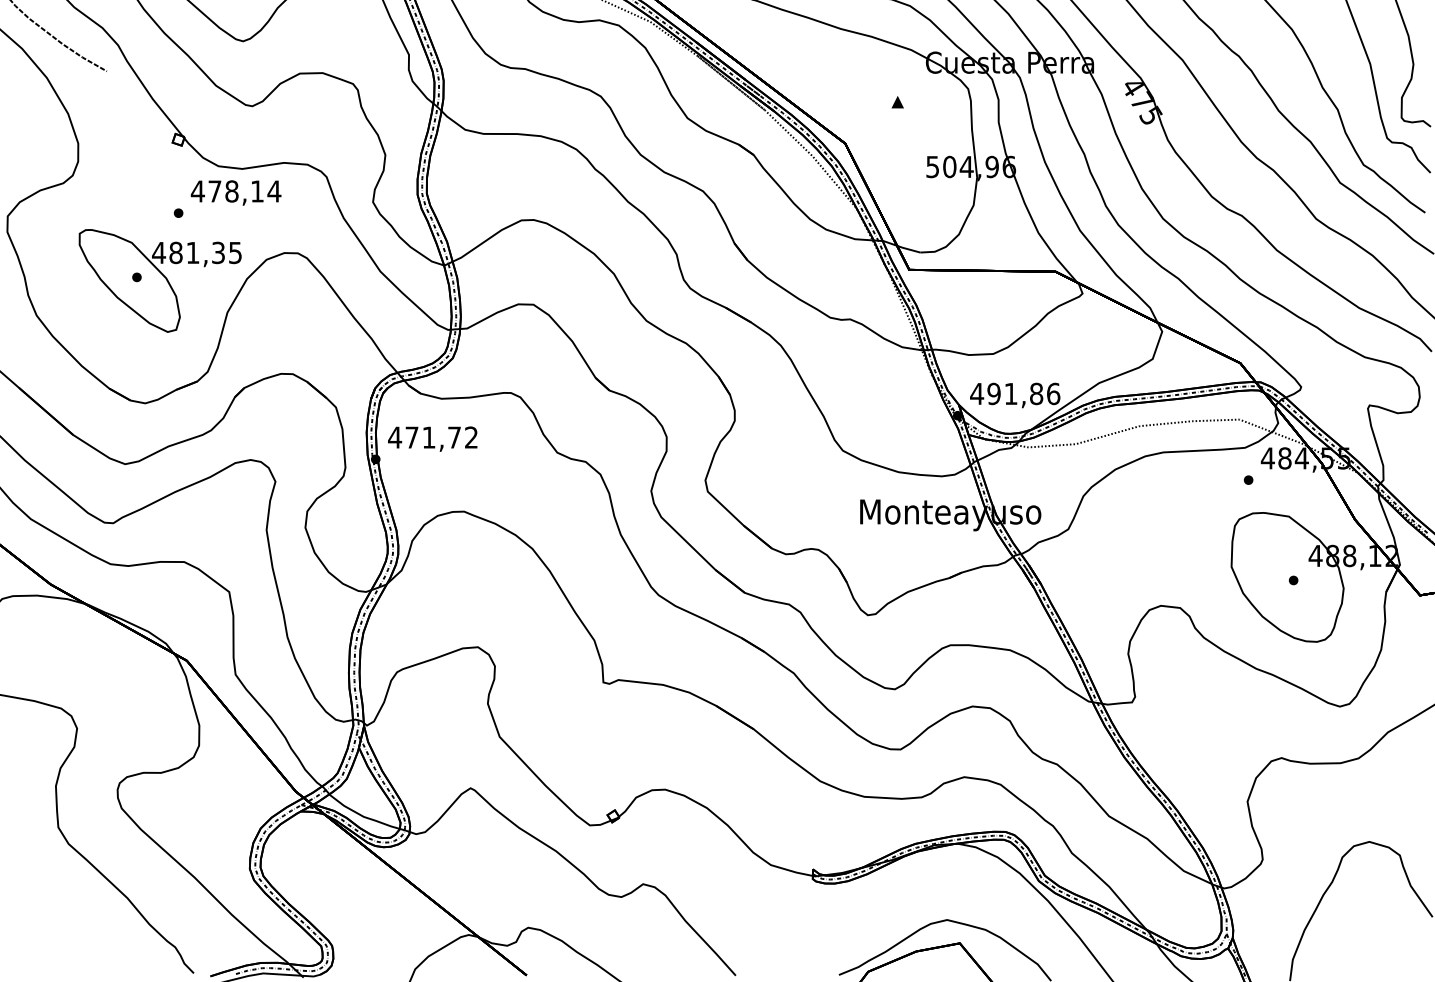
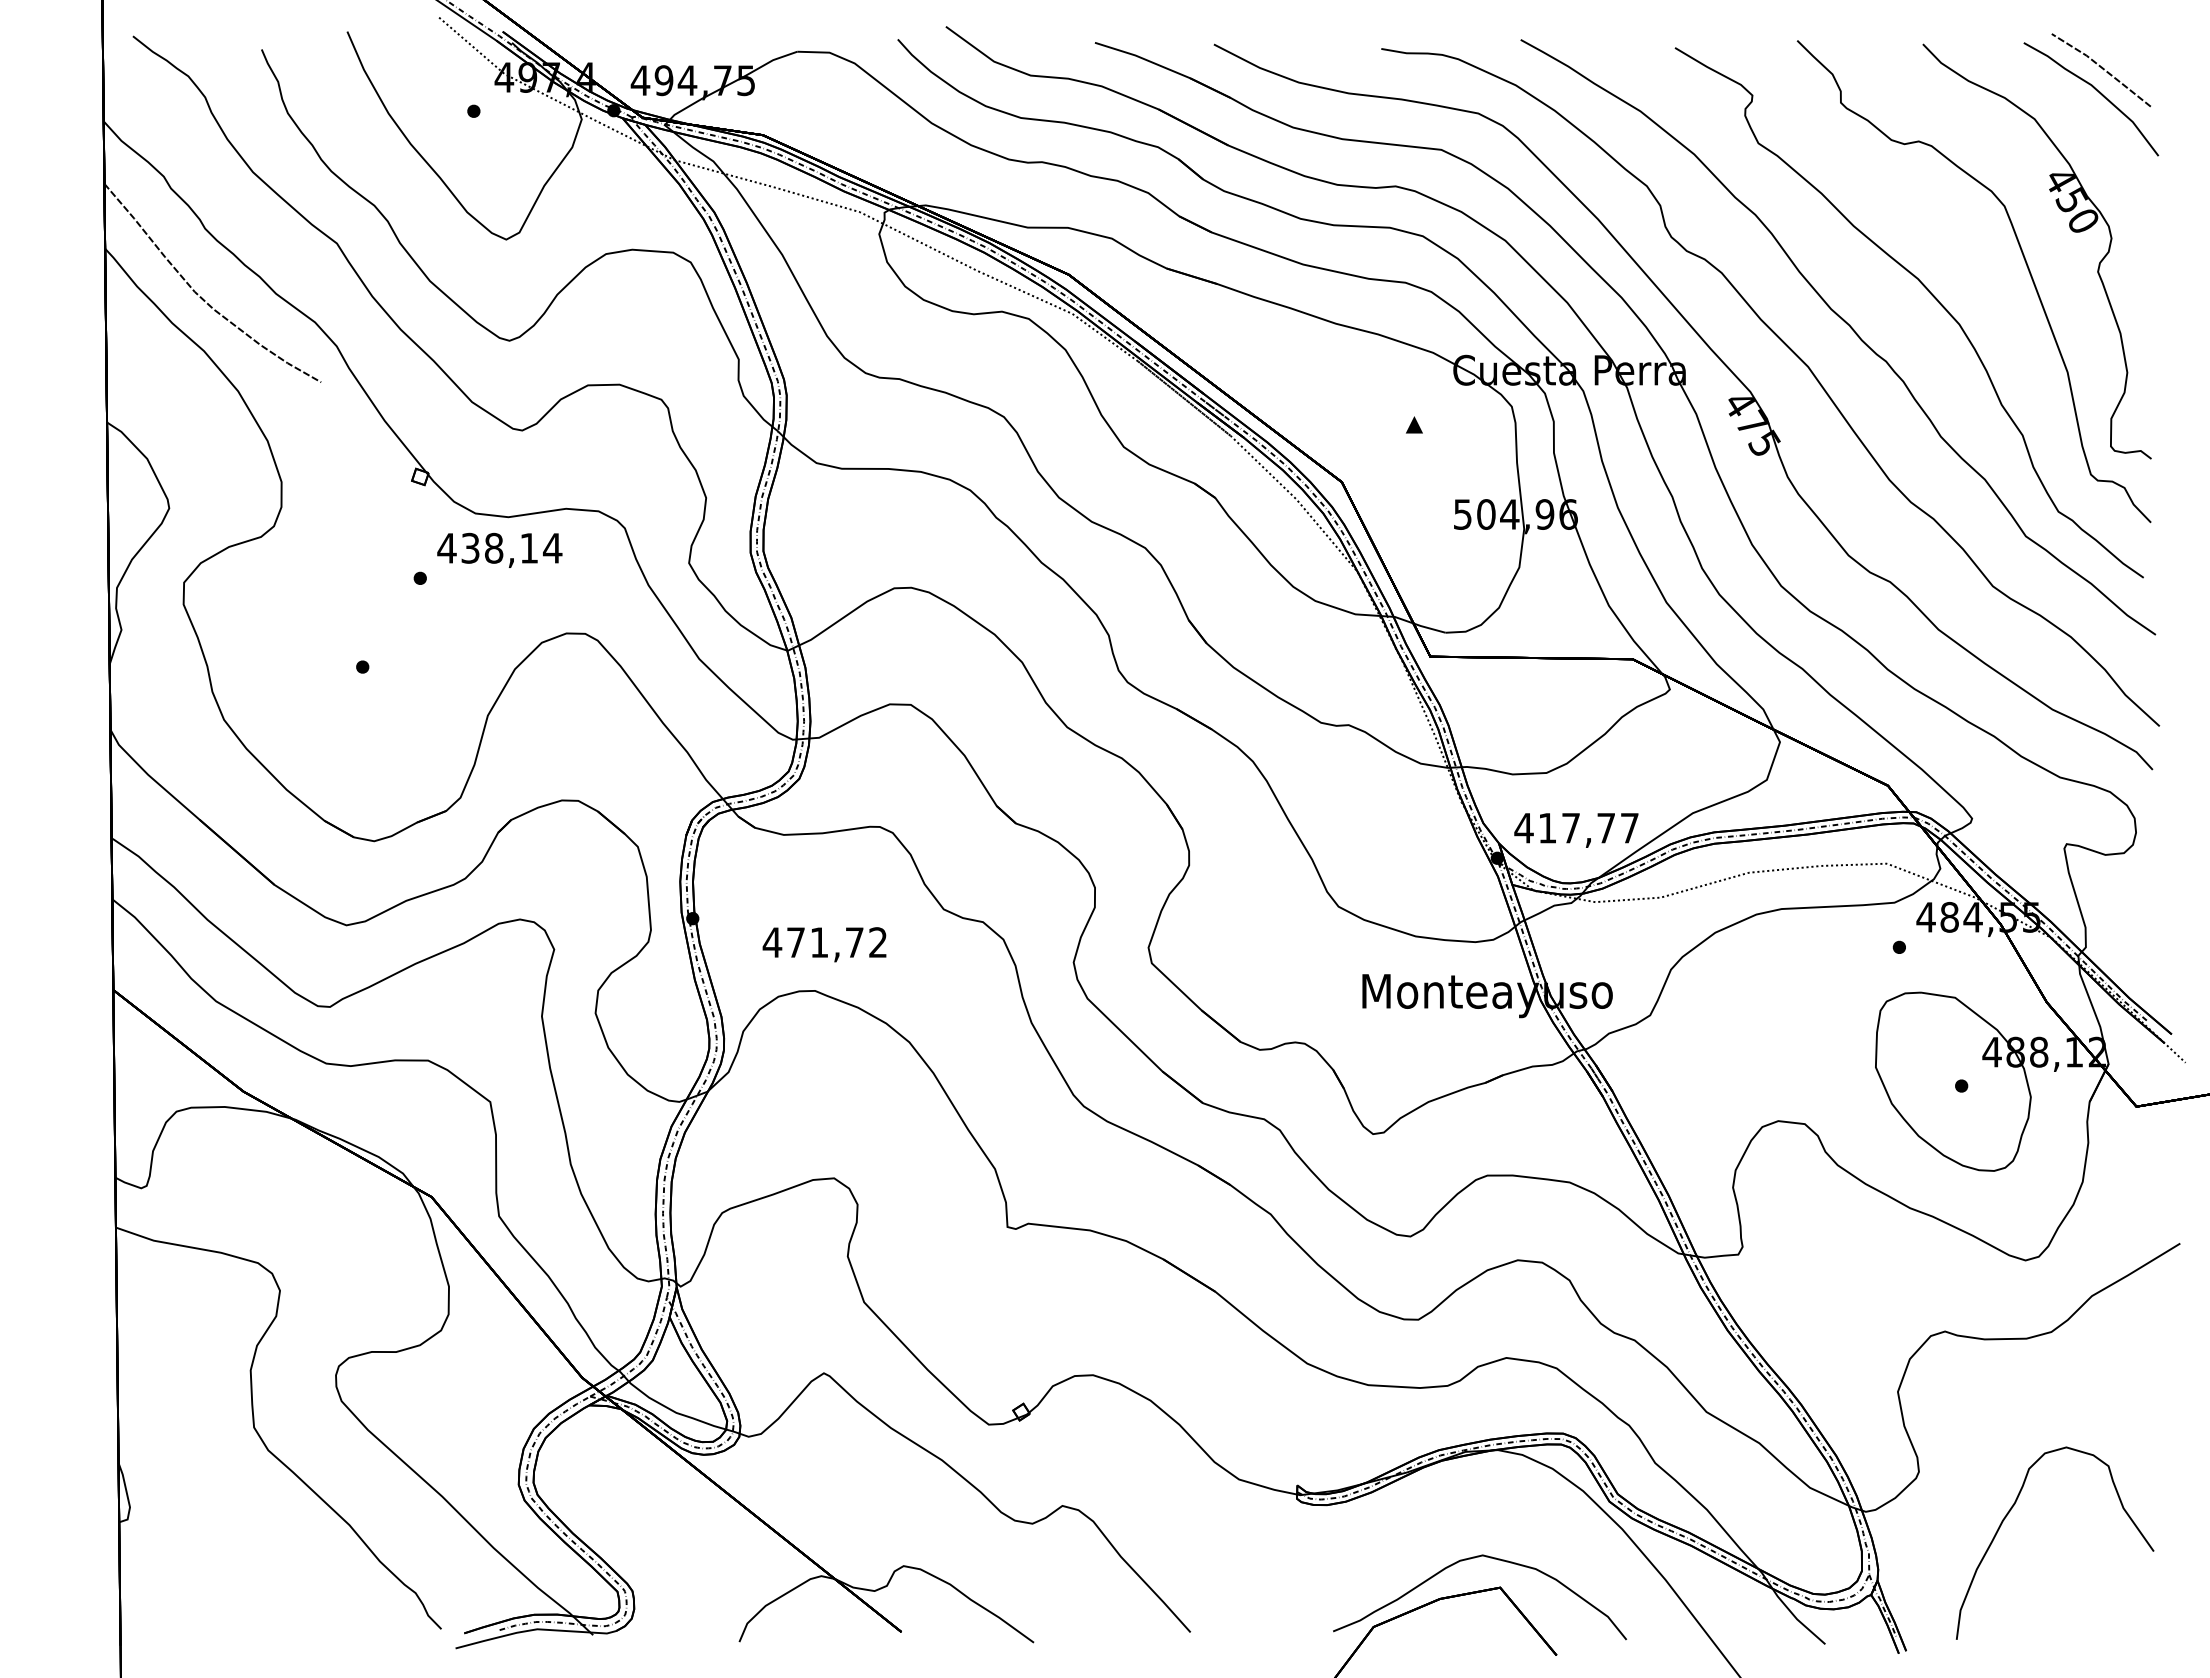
text: (214, 190) -> (470, 547), 478,14 -> 438,14
part: (159, 280) -> (394, 671), removed
text: (1023, 393) -> (1588, 827), 491,86 -> 417,77
text: (432, 439) -> (824, 944), moved

